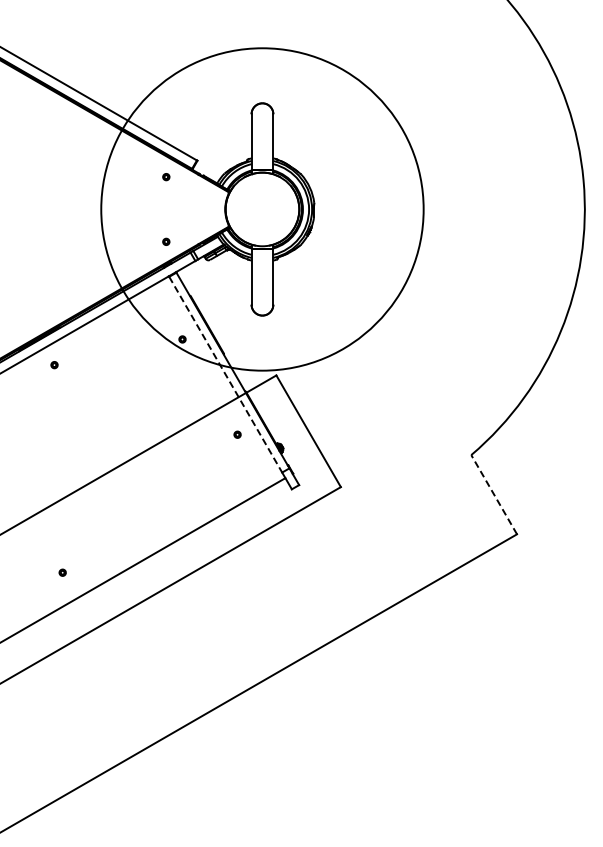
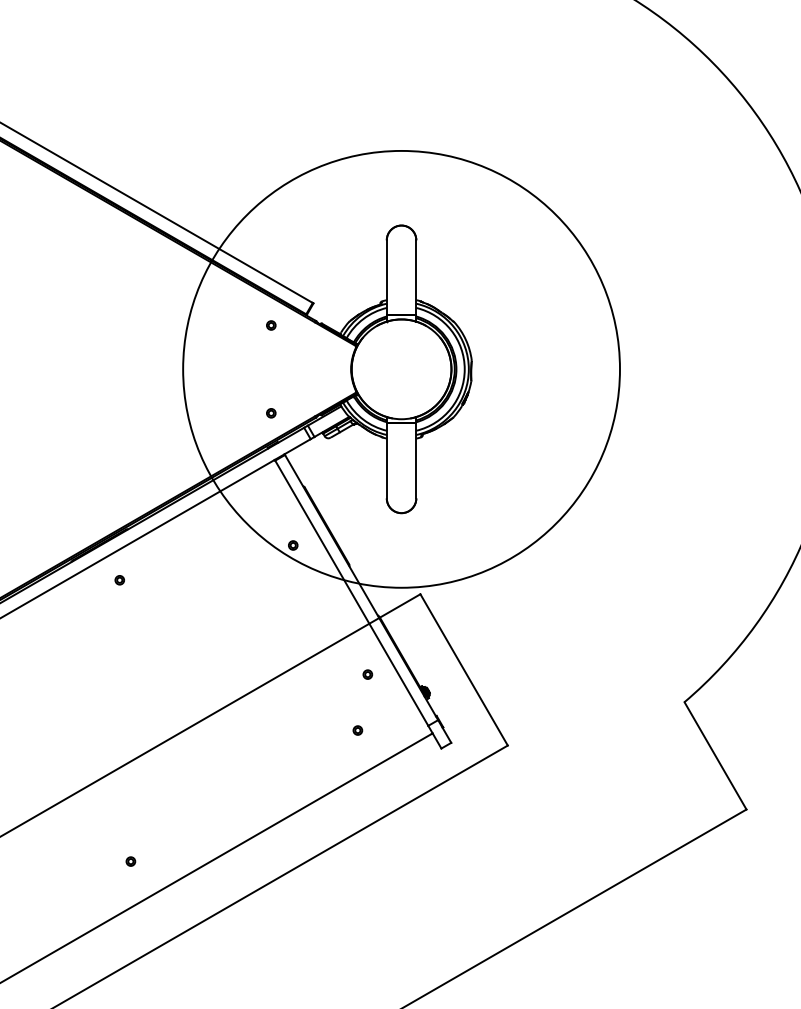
line: (225, 374) -> (351, 592), dashed -> solid
part: (230, 475) -> (358, 729), added
line: (494, 494) -> (715, 755), dashed -> solid

